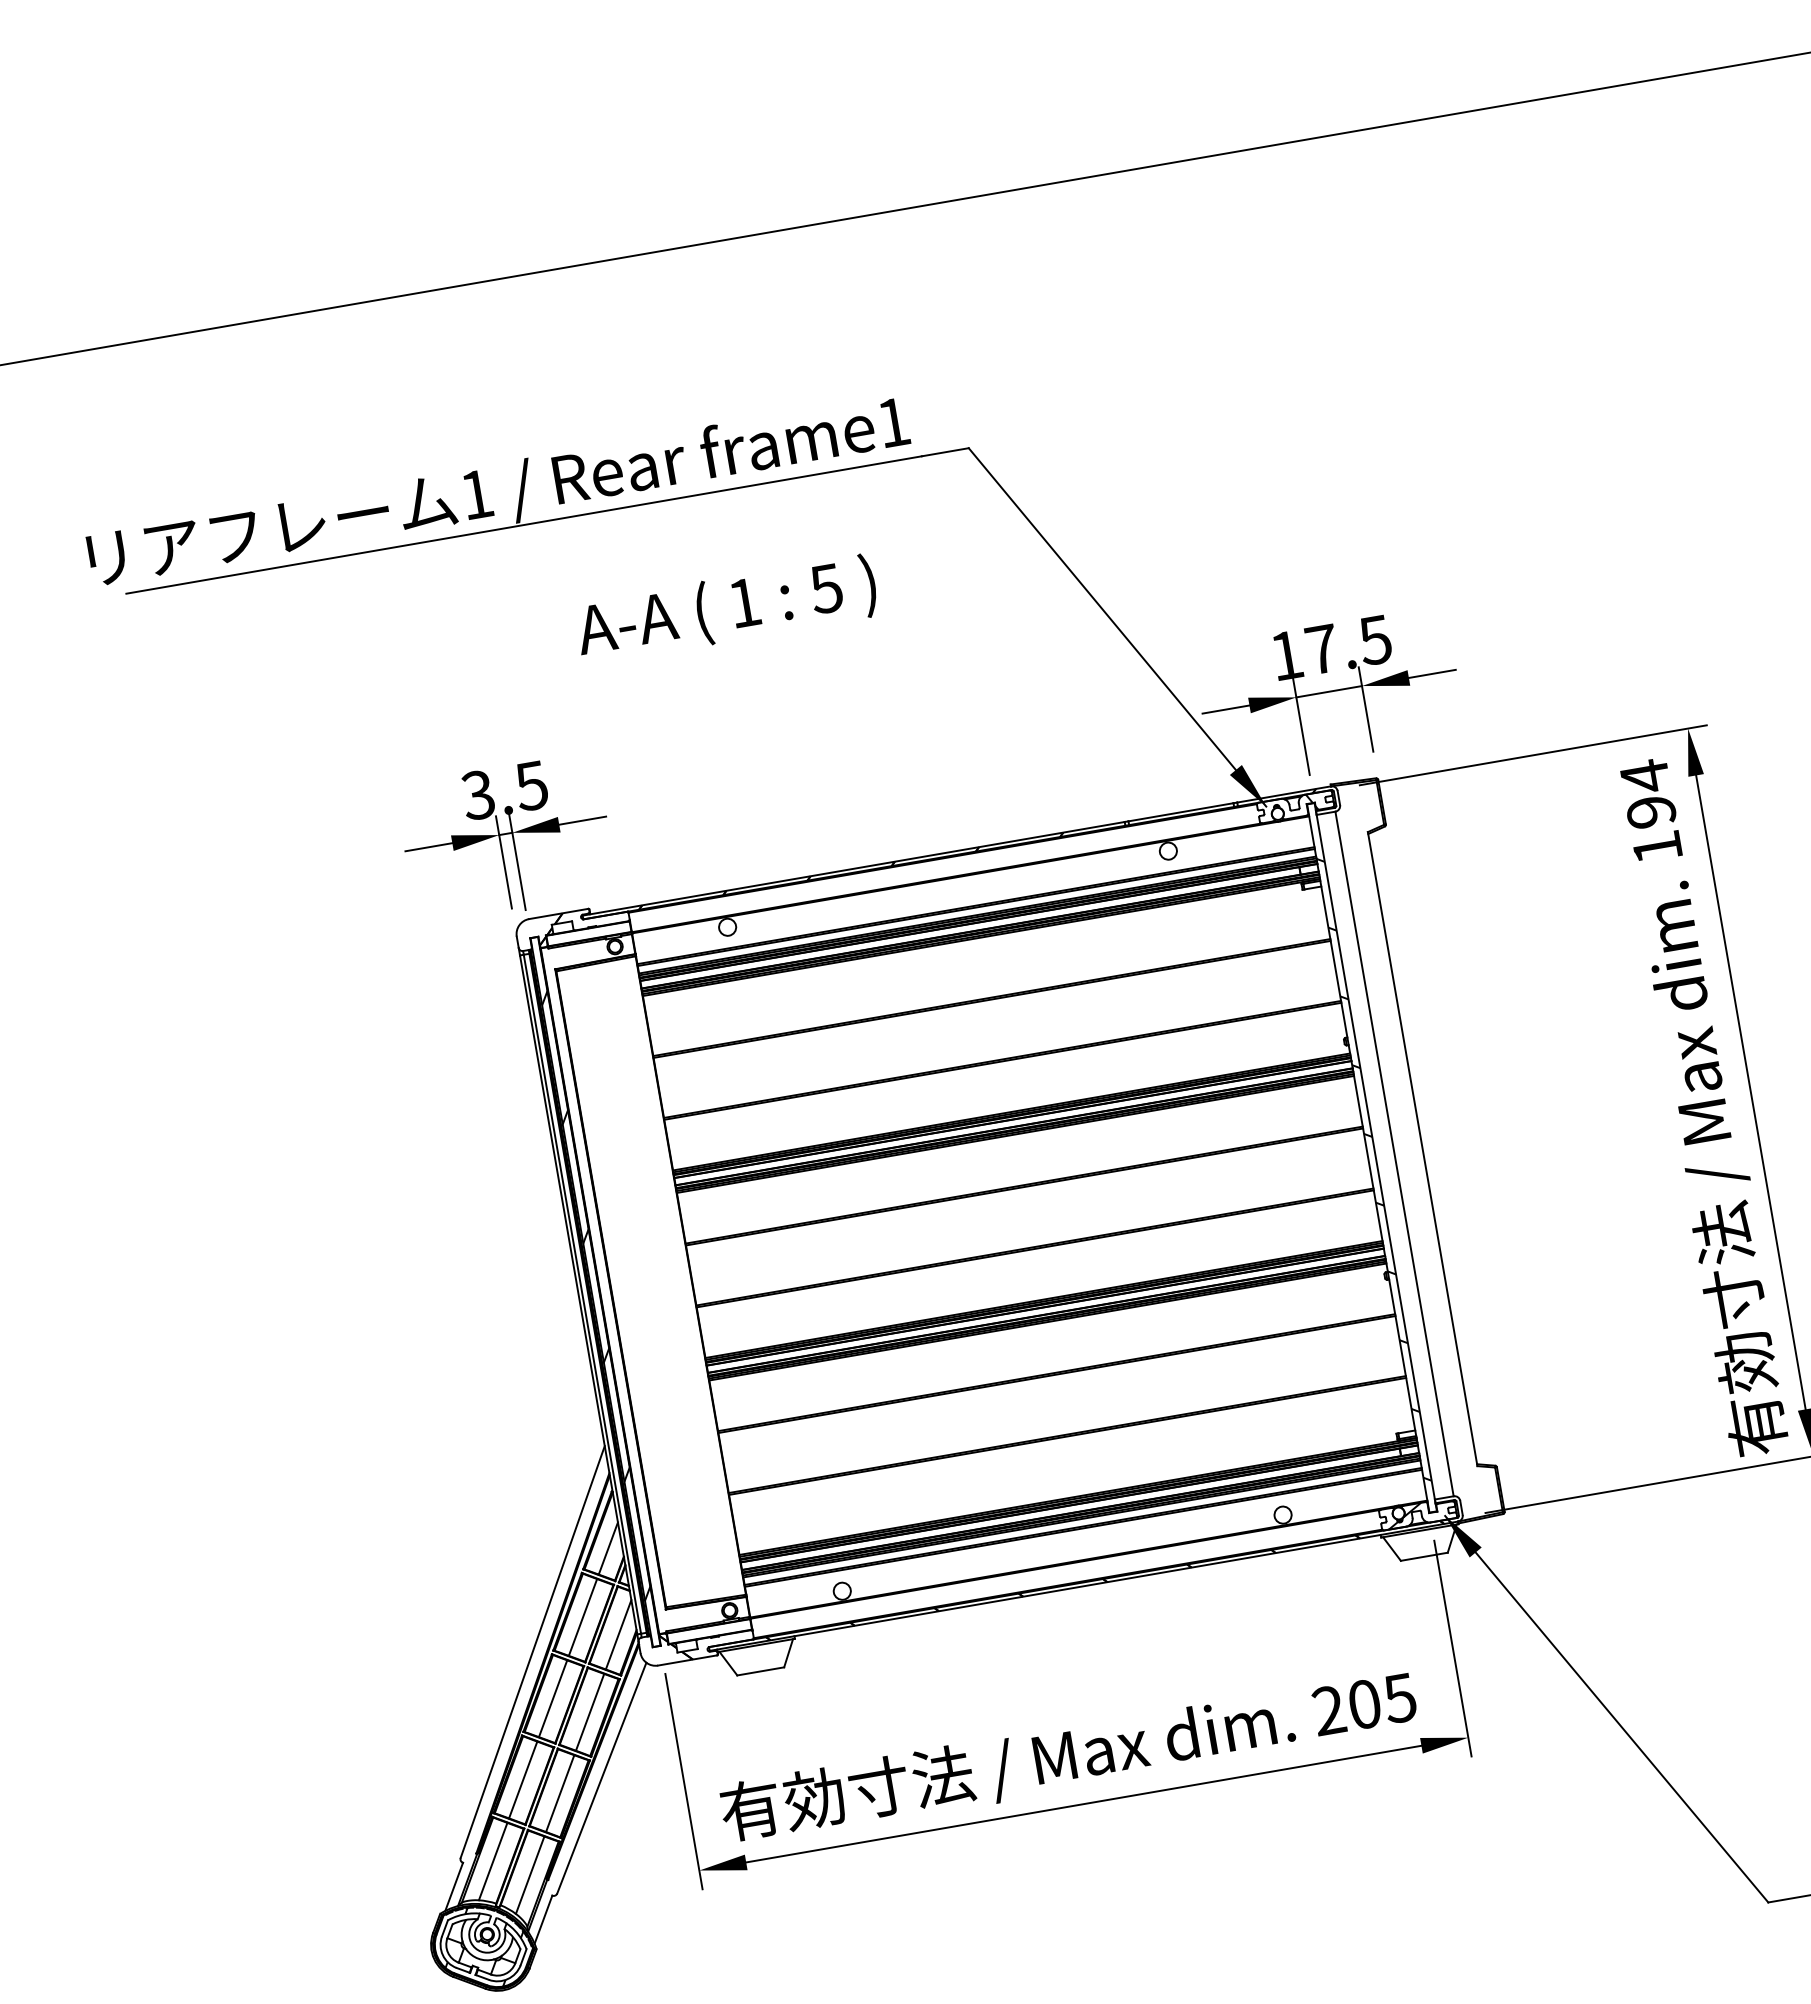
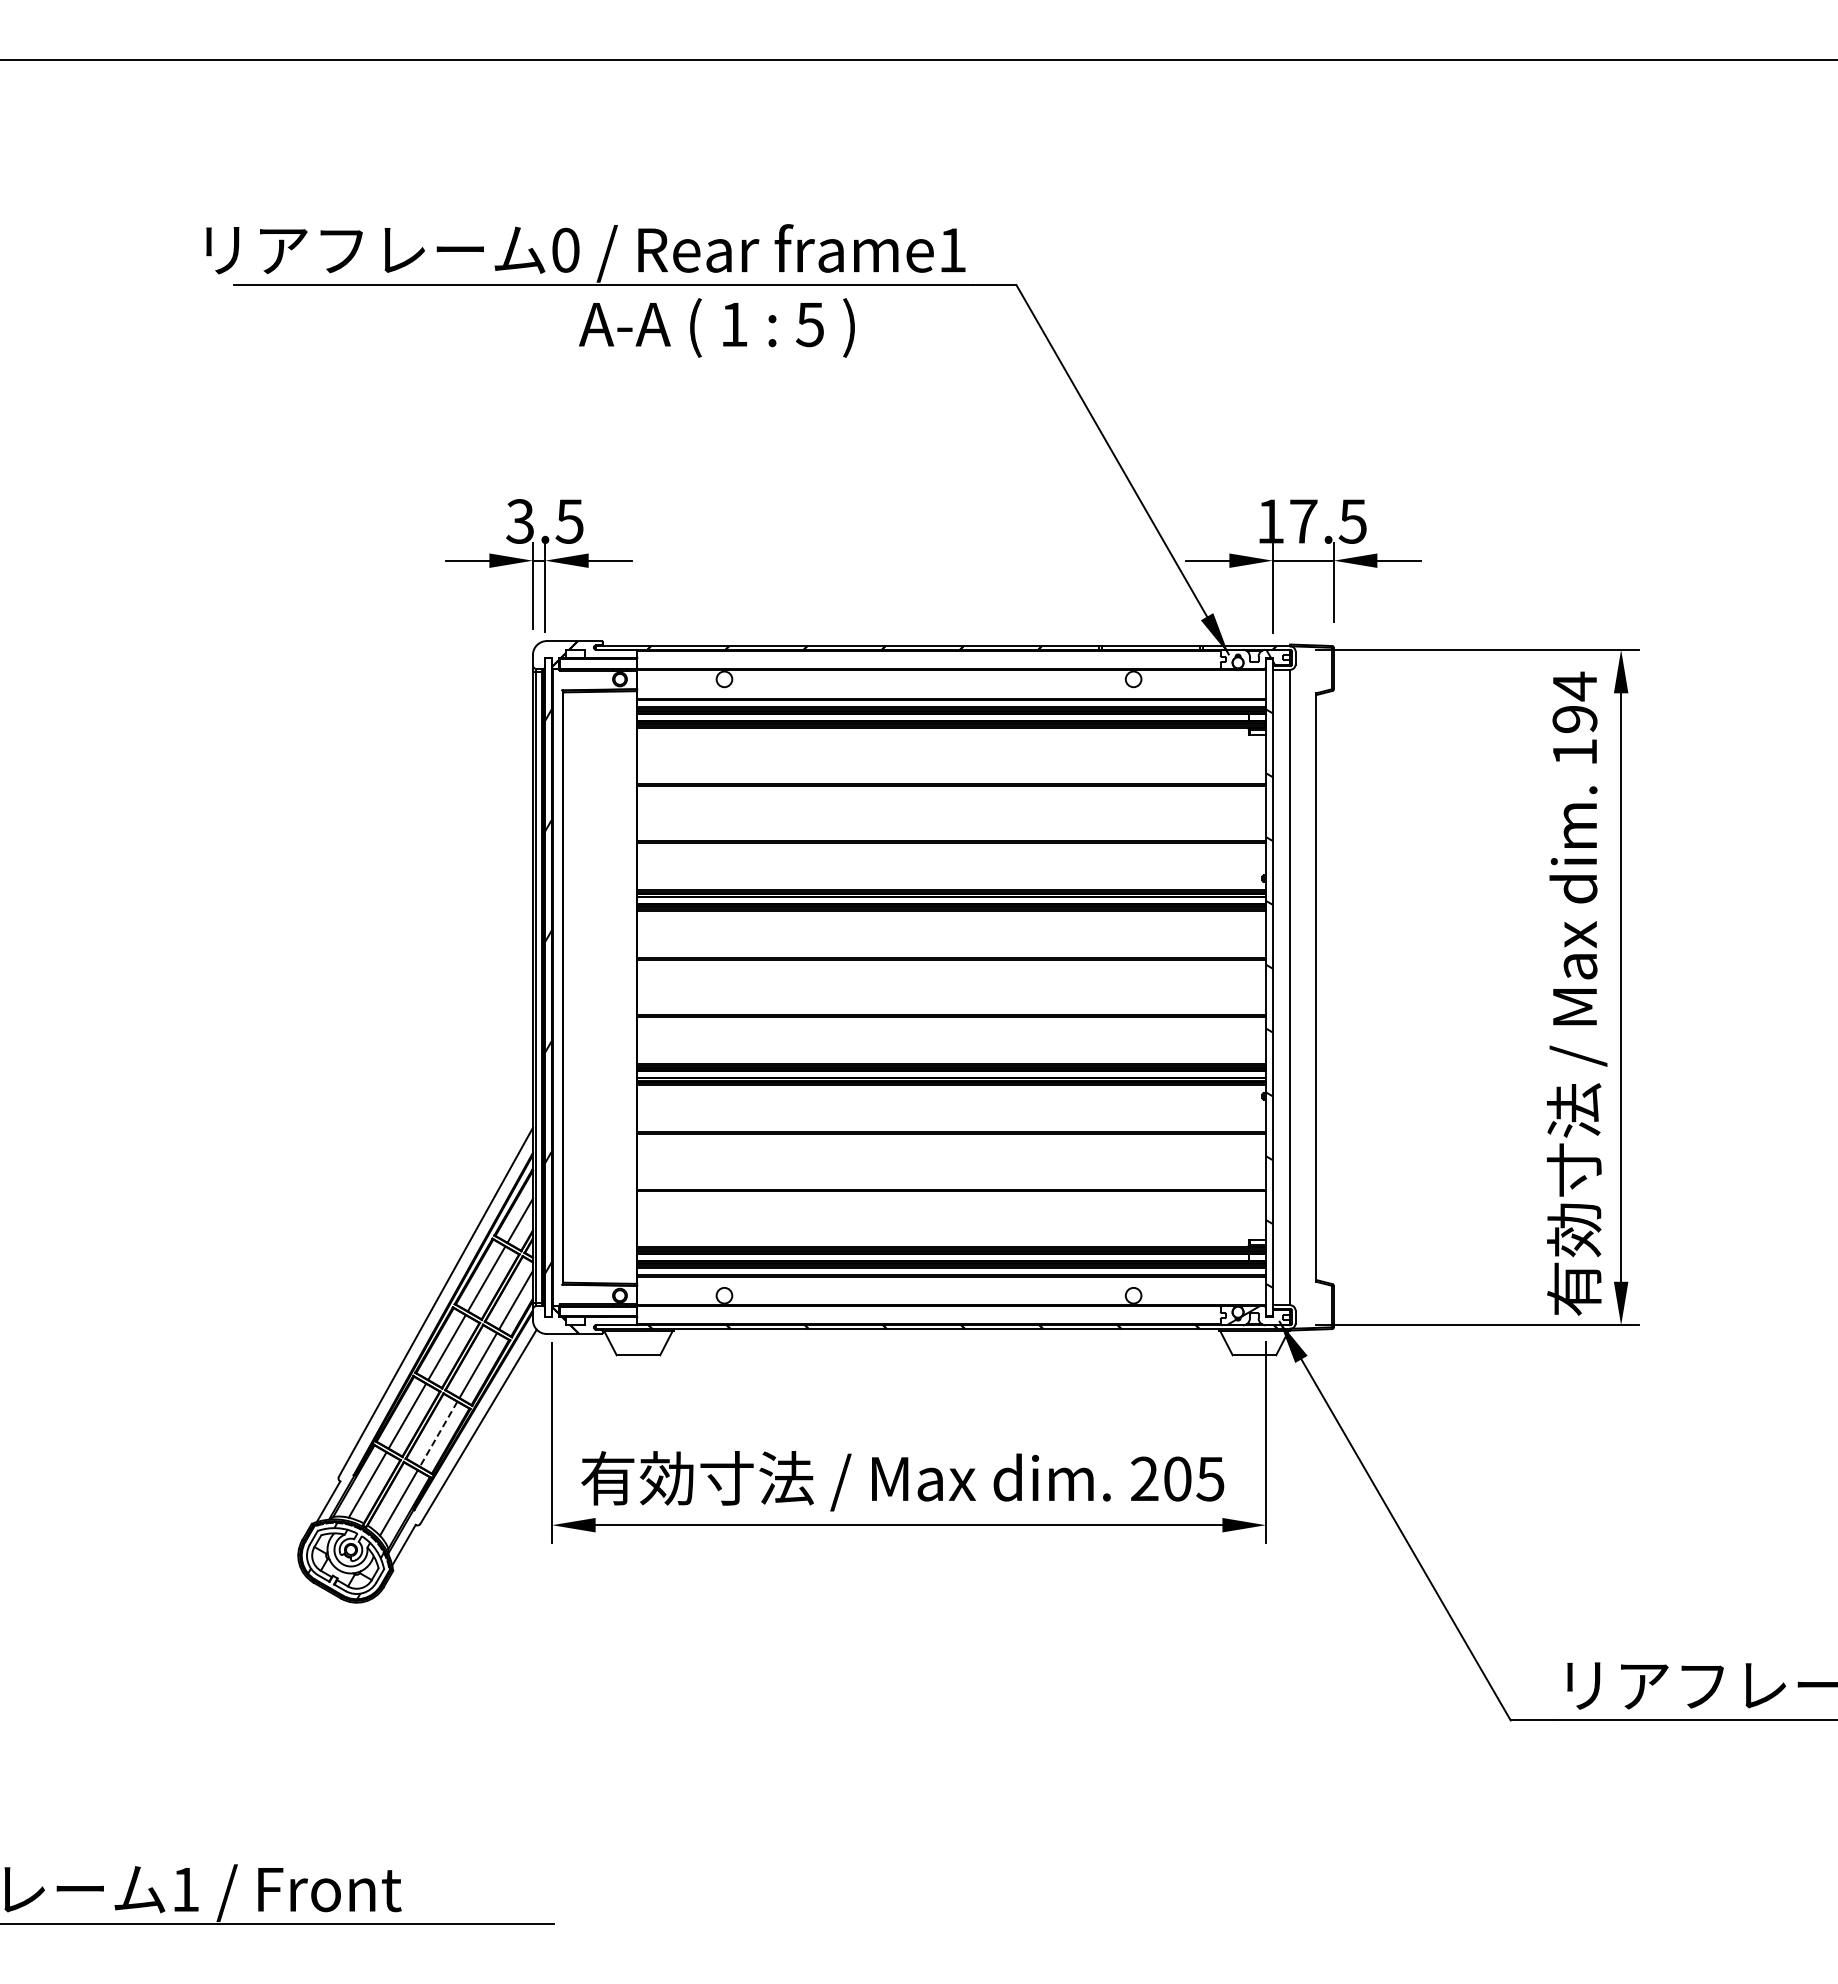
text: (476, 493) -> (565, 249), 1 -> 0
text: (725, 609) -> (716, 327), moved
line: (560, 1793) -> (438, 1434), solid -> dashed

